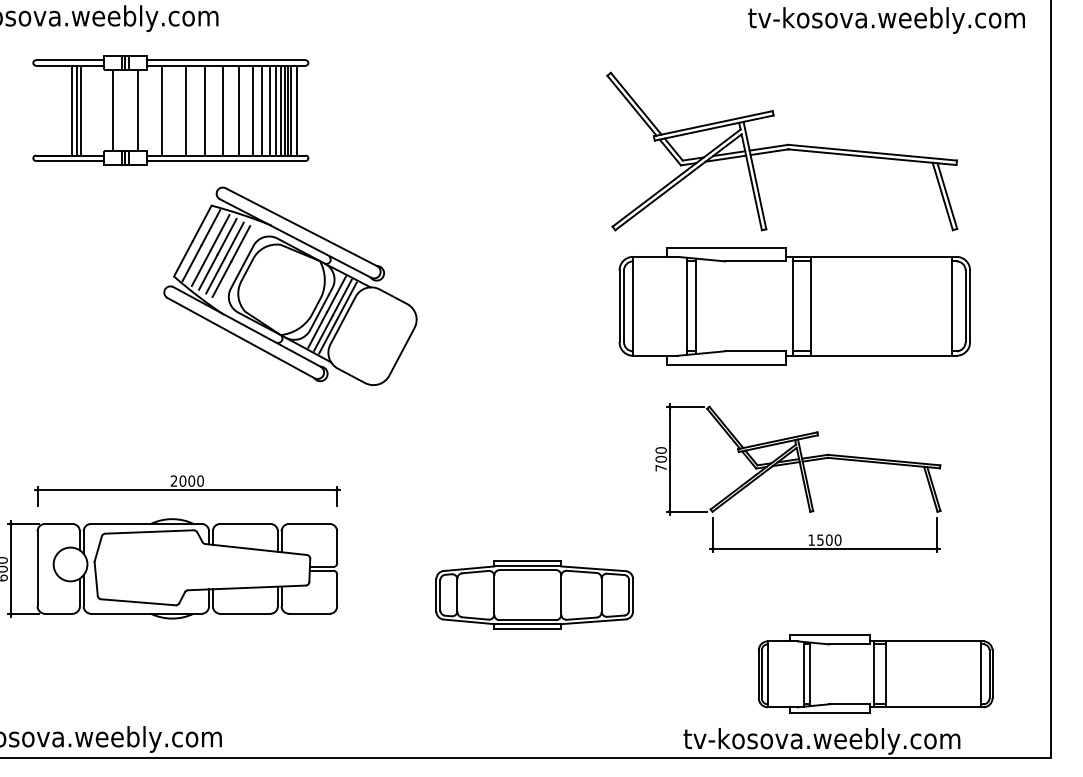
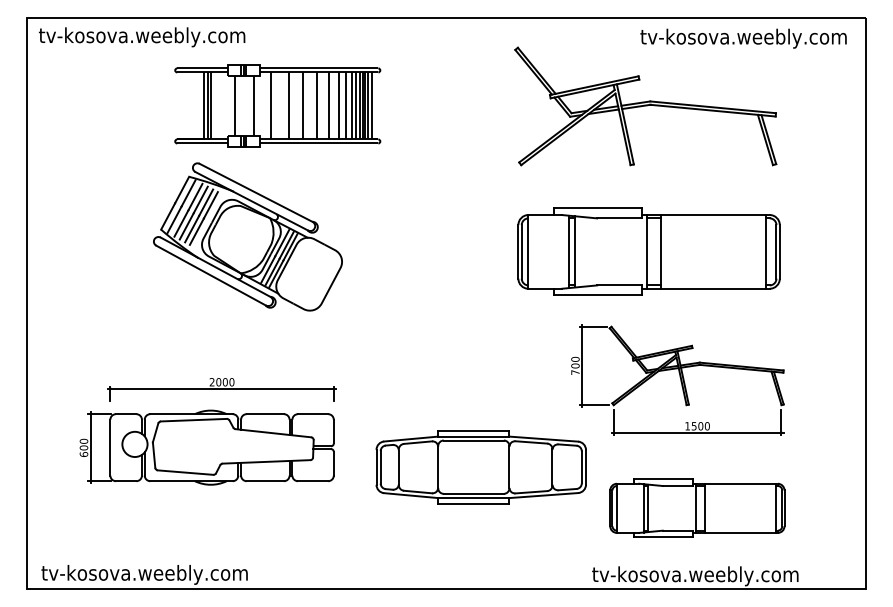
part: (170, 110) -> (277, 105), moved
part: (781, 151) -> (645, 106), moved
part: (289, 285) -> (247, 236), moved
part: (794, 305) -> (648, 251), moved
part: (533, 595) -> (480, 467), size x1.43
part: (875, 673) -> (697, 507), moved

